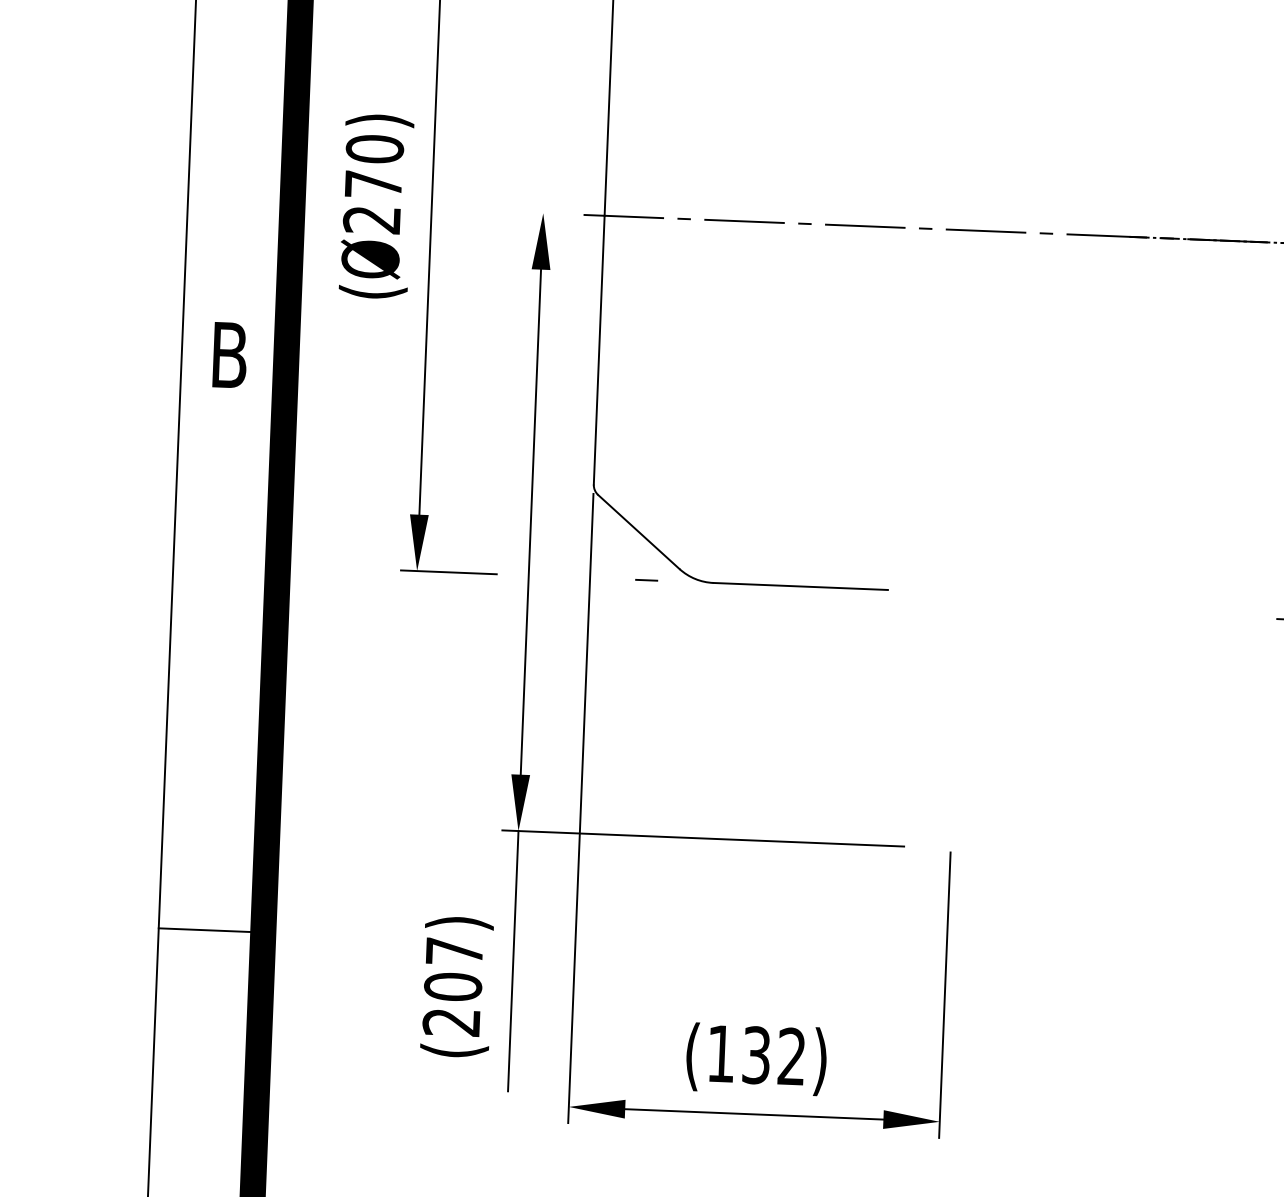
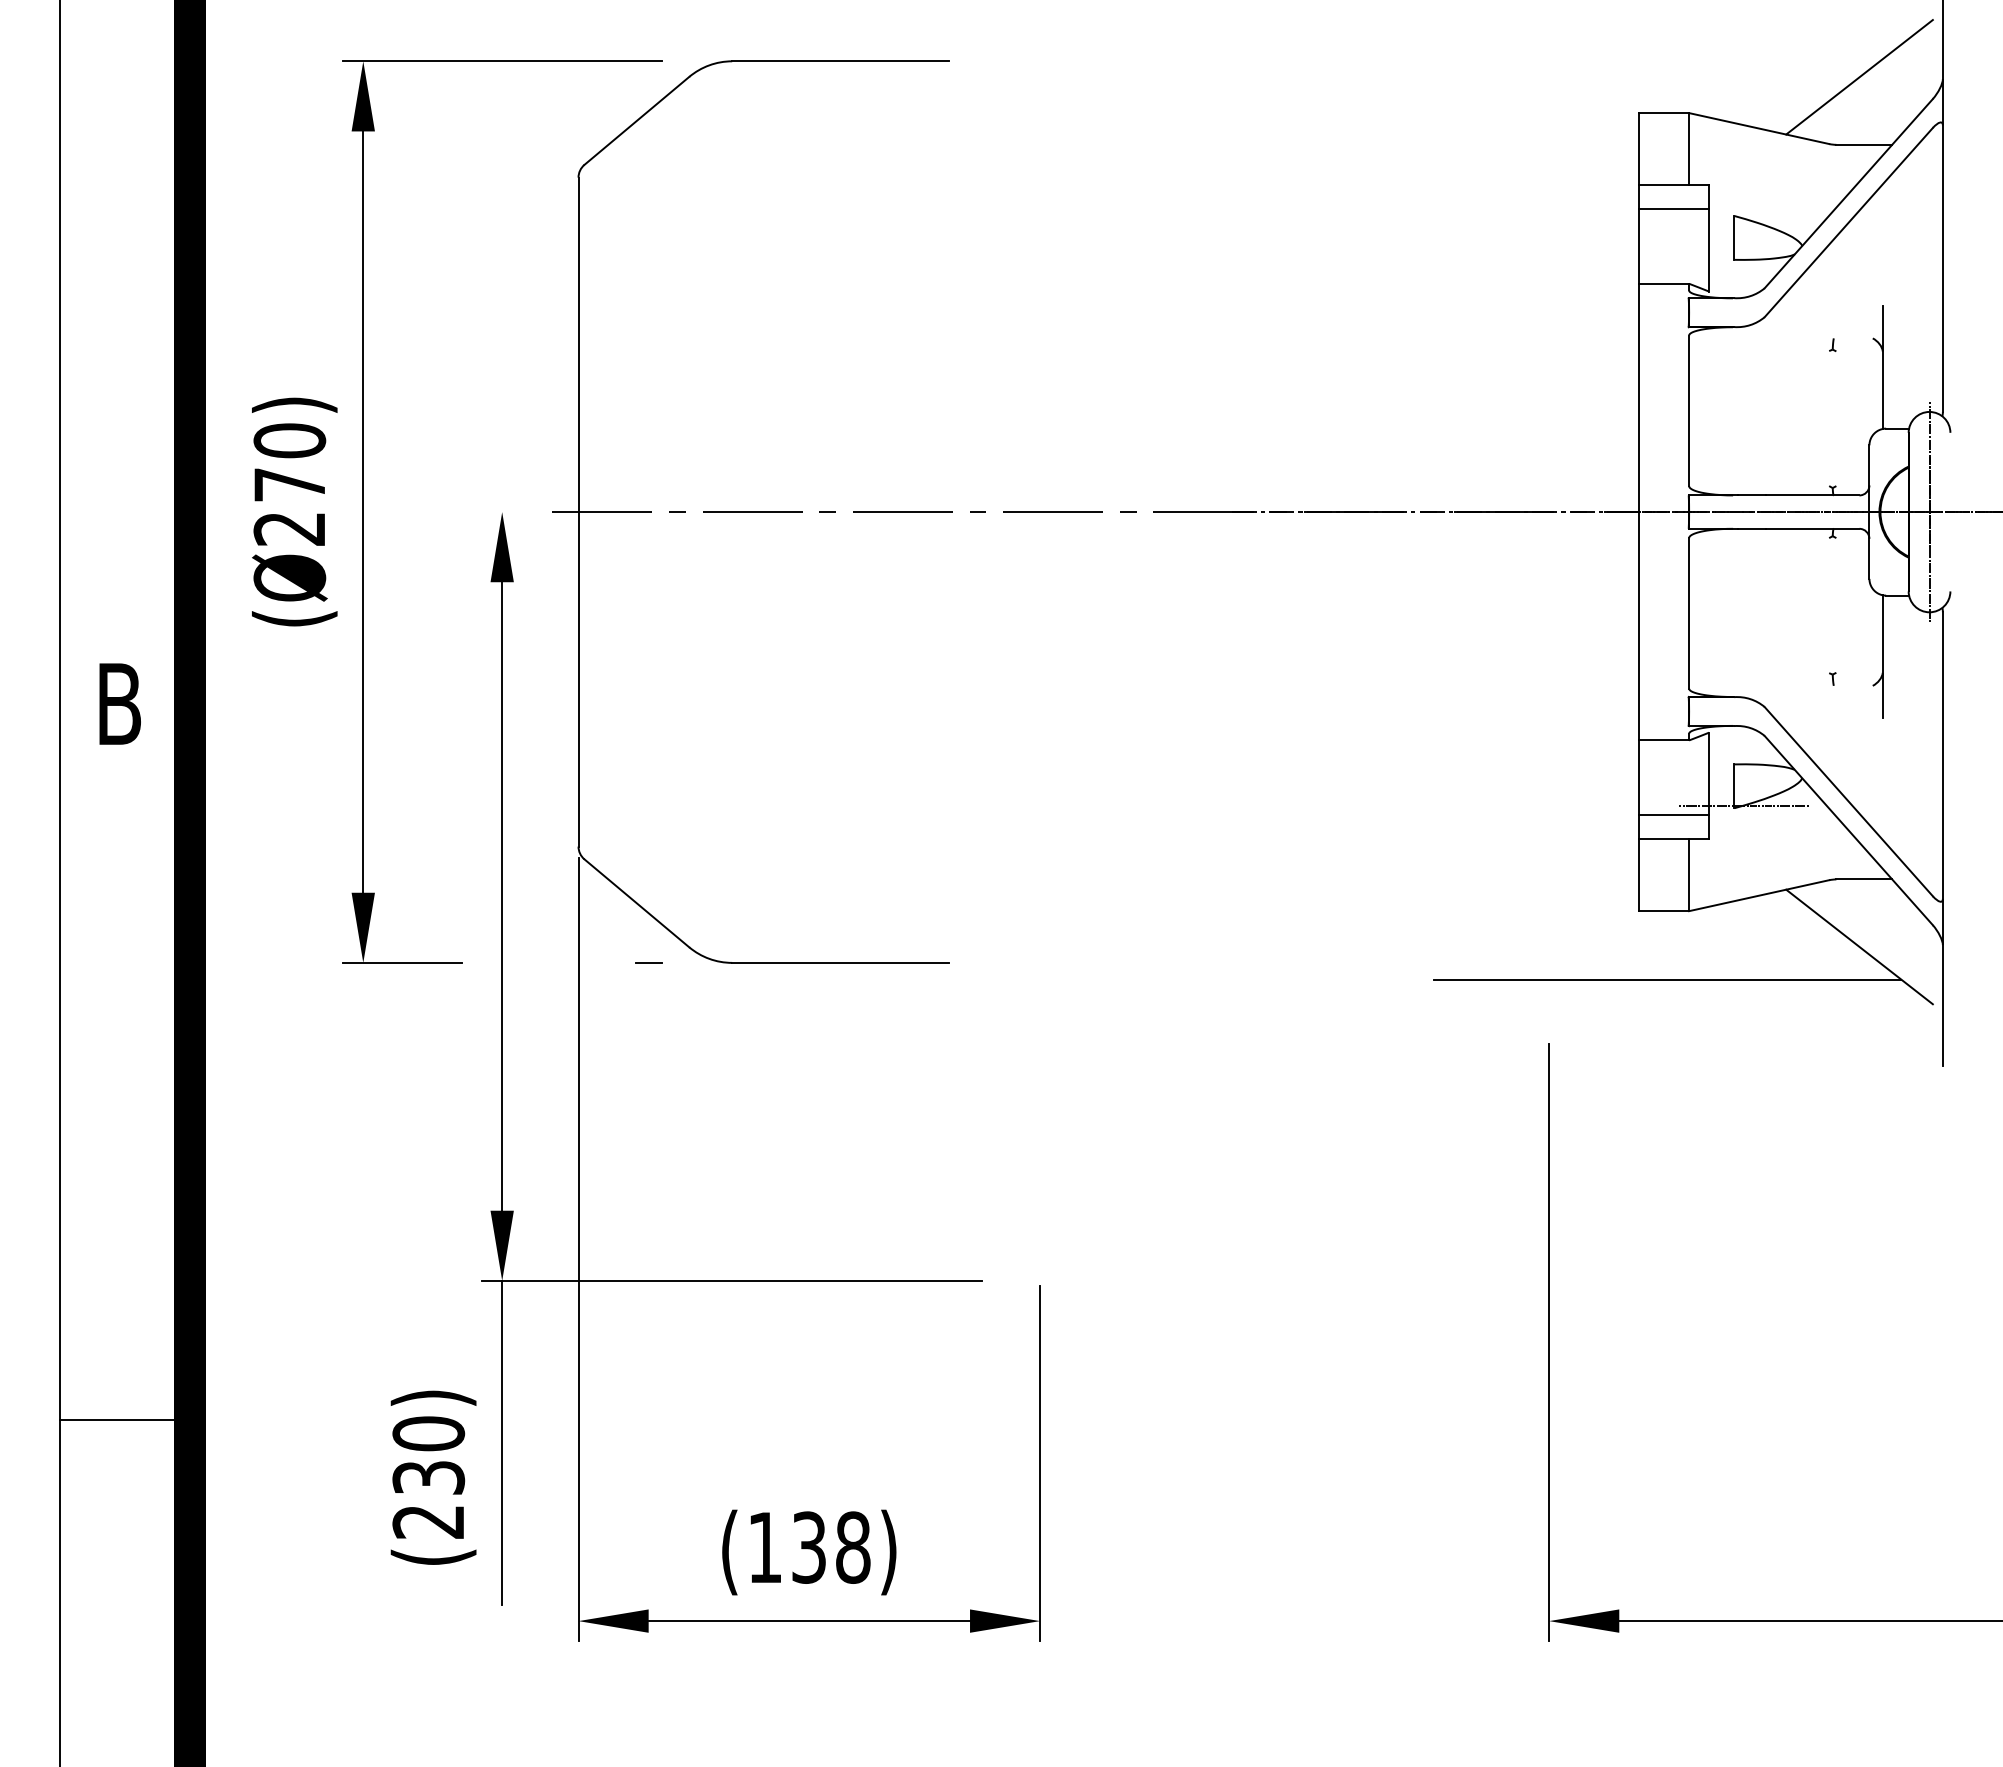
text: (453, 969) -> (428, 1455), (207) -> (230)
text: (792, 1056) -> (853, 1547), (132) -> (138)

